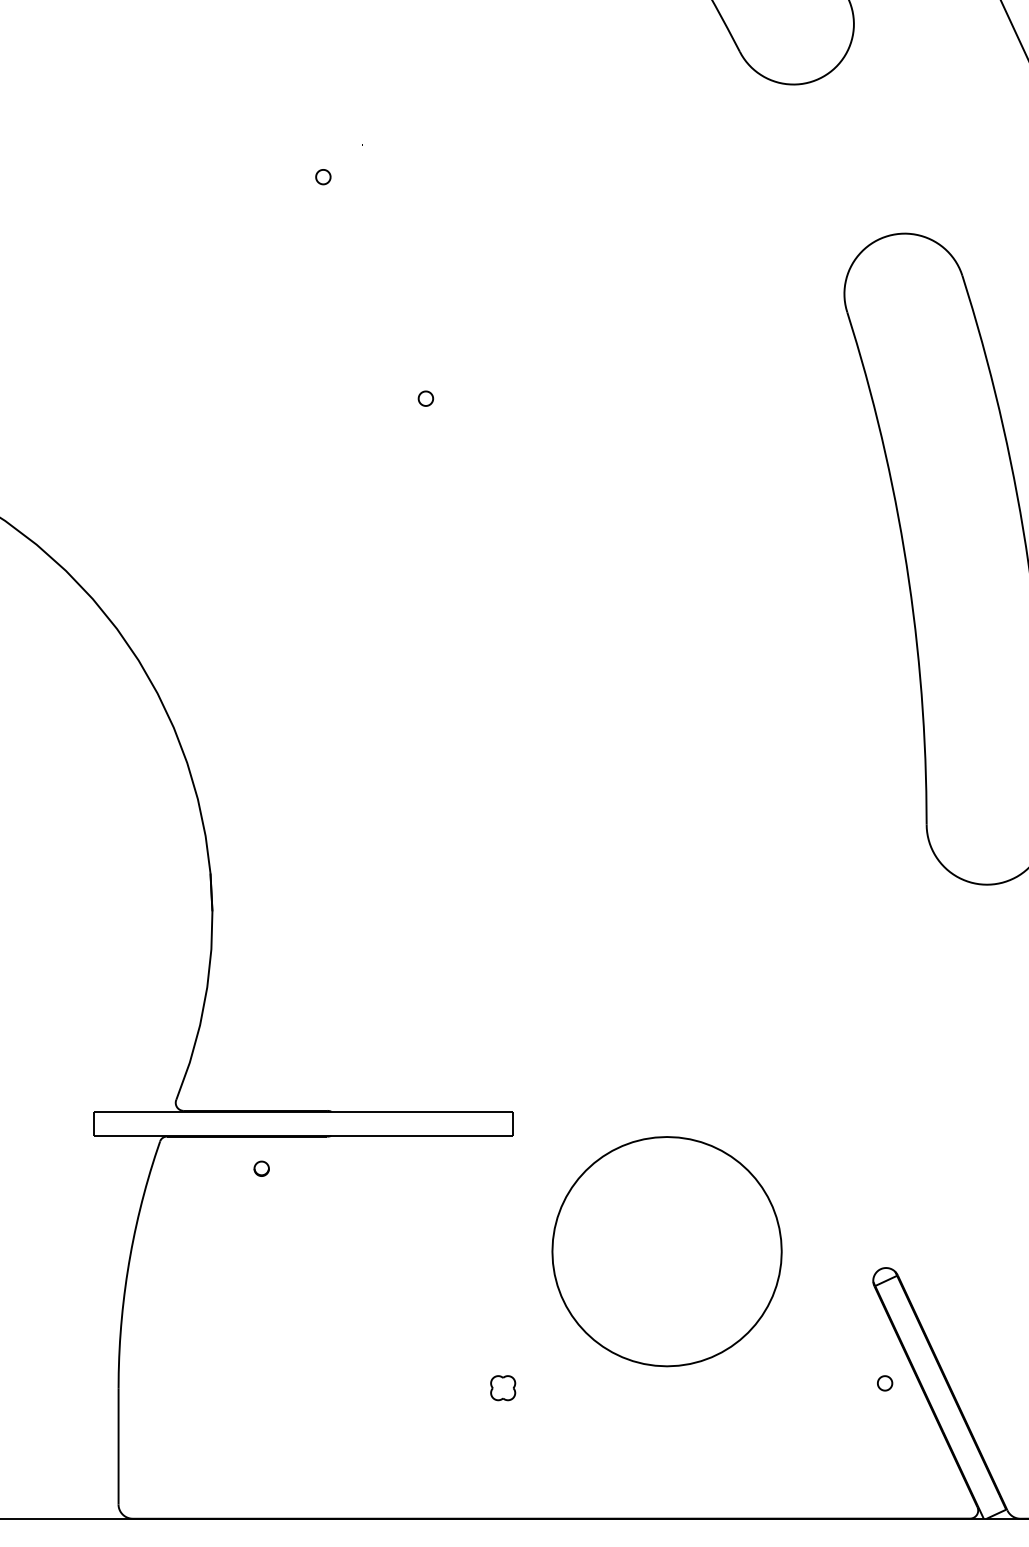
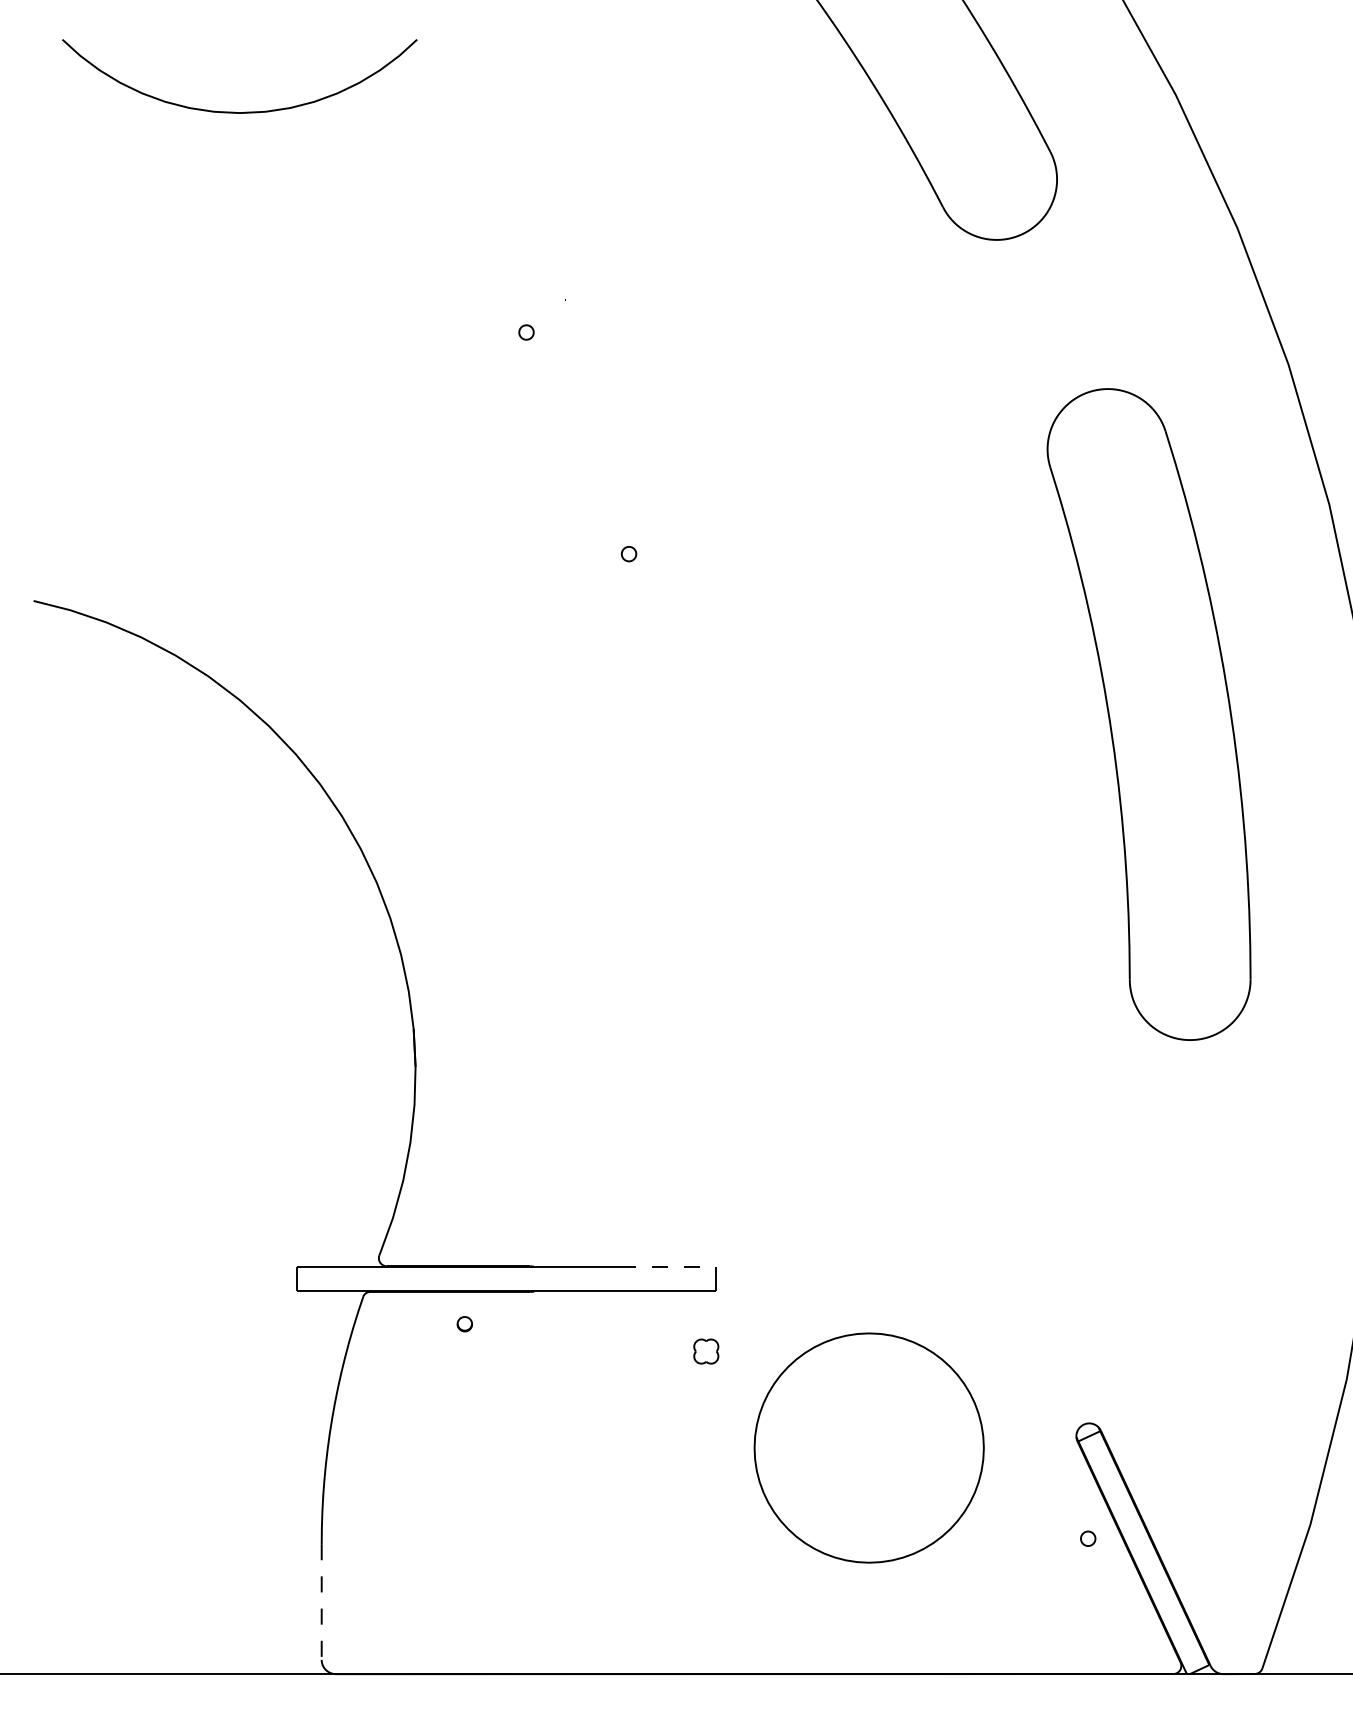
line: (465, 1112) -> (668, 1267), solid -> dashed
part: (666, 1251) -> (868, 1447), moved
part: (503, 1388) -> (706, 1351), moved
line: (118, 1446) -> (321, 1601), solid -> dashed

